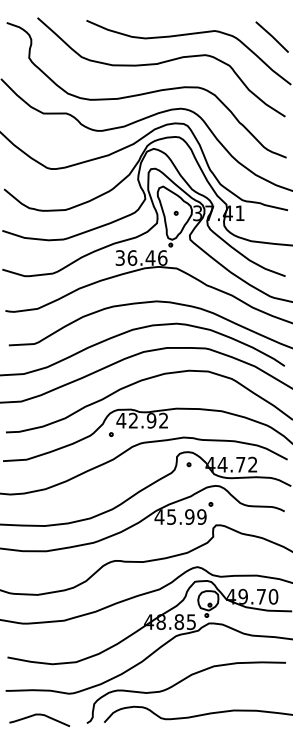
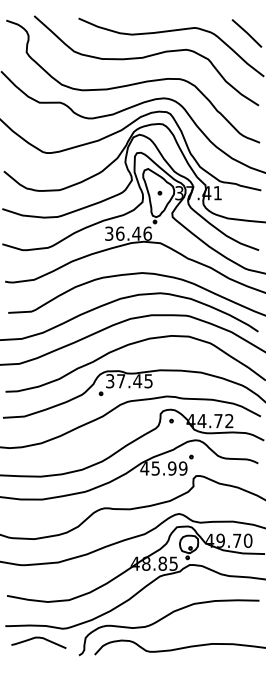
text: (142, 420) -> (129, 381), 42.92 -> 37.45
curve: (39, 715) -> (38, 638), moved

